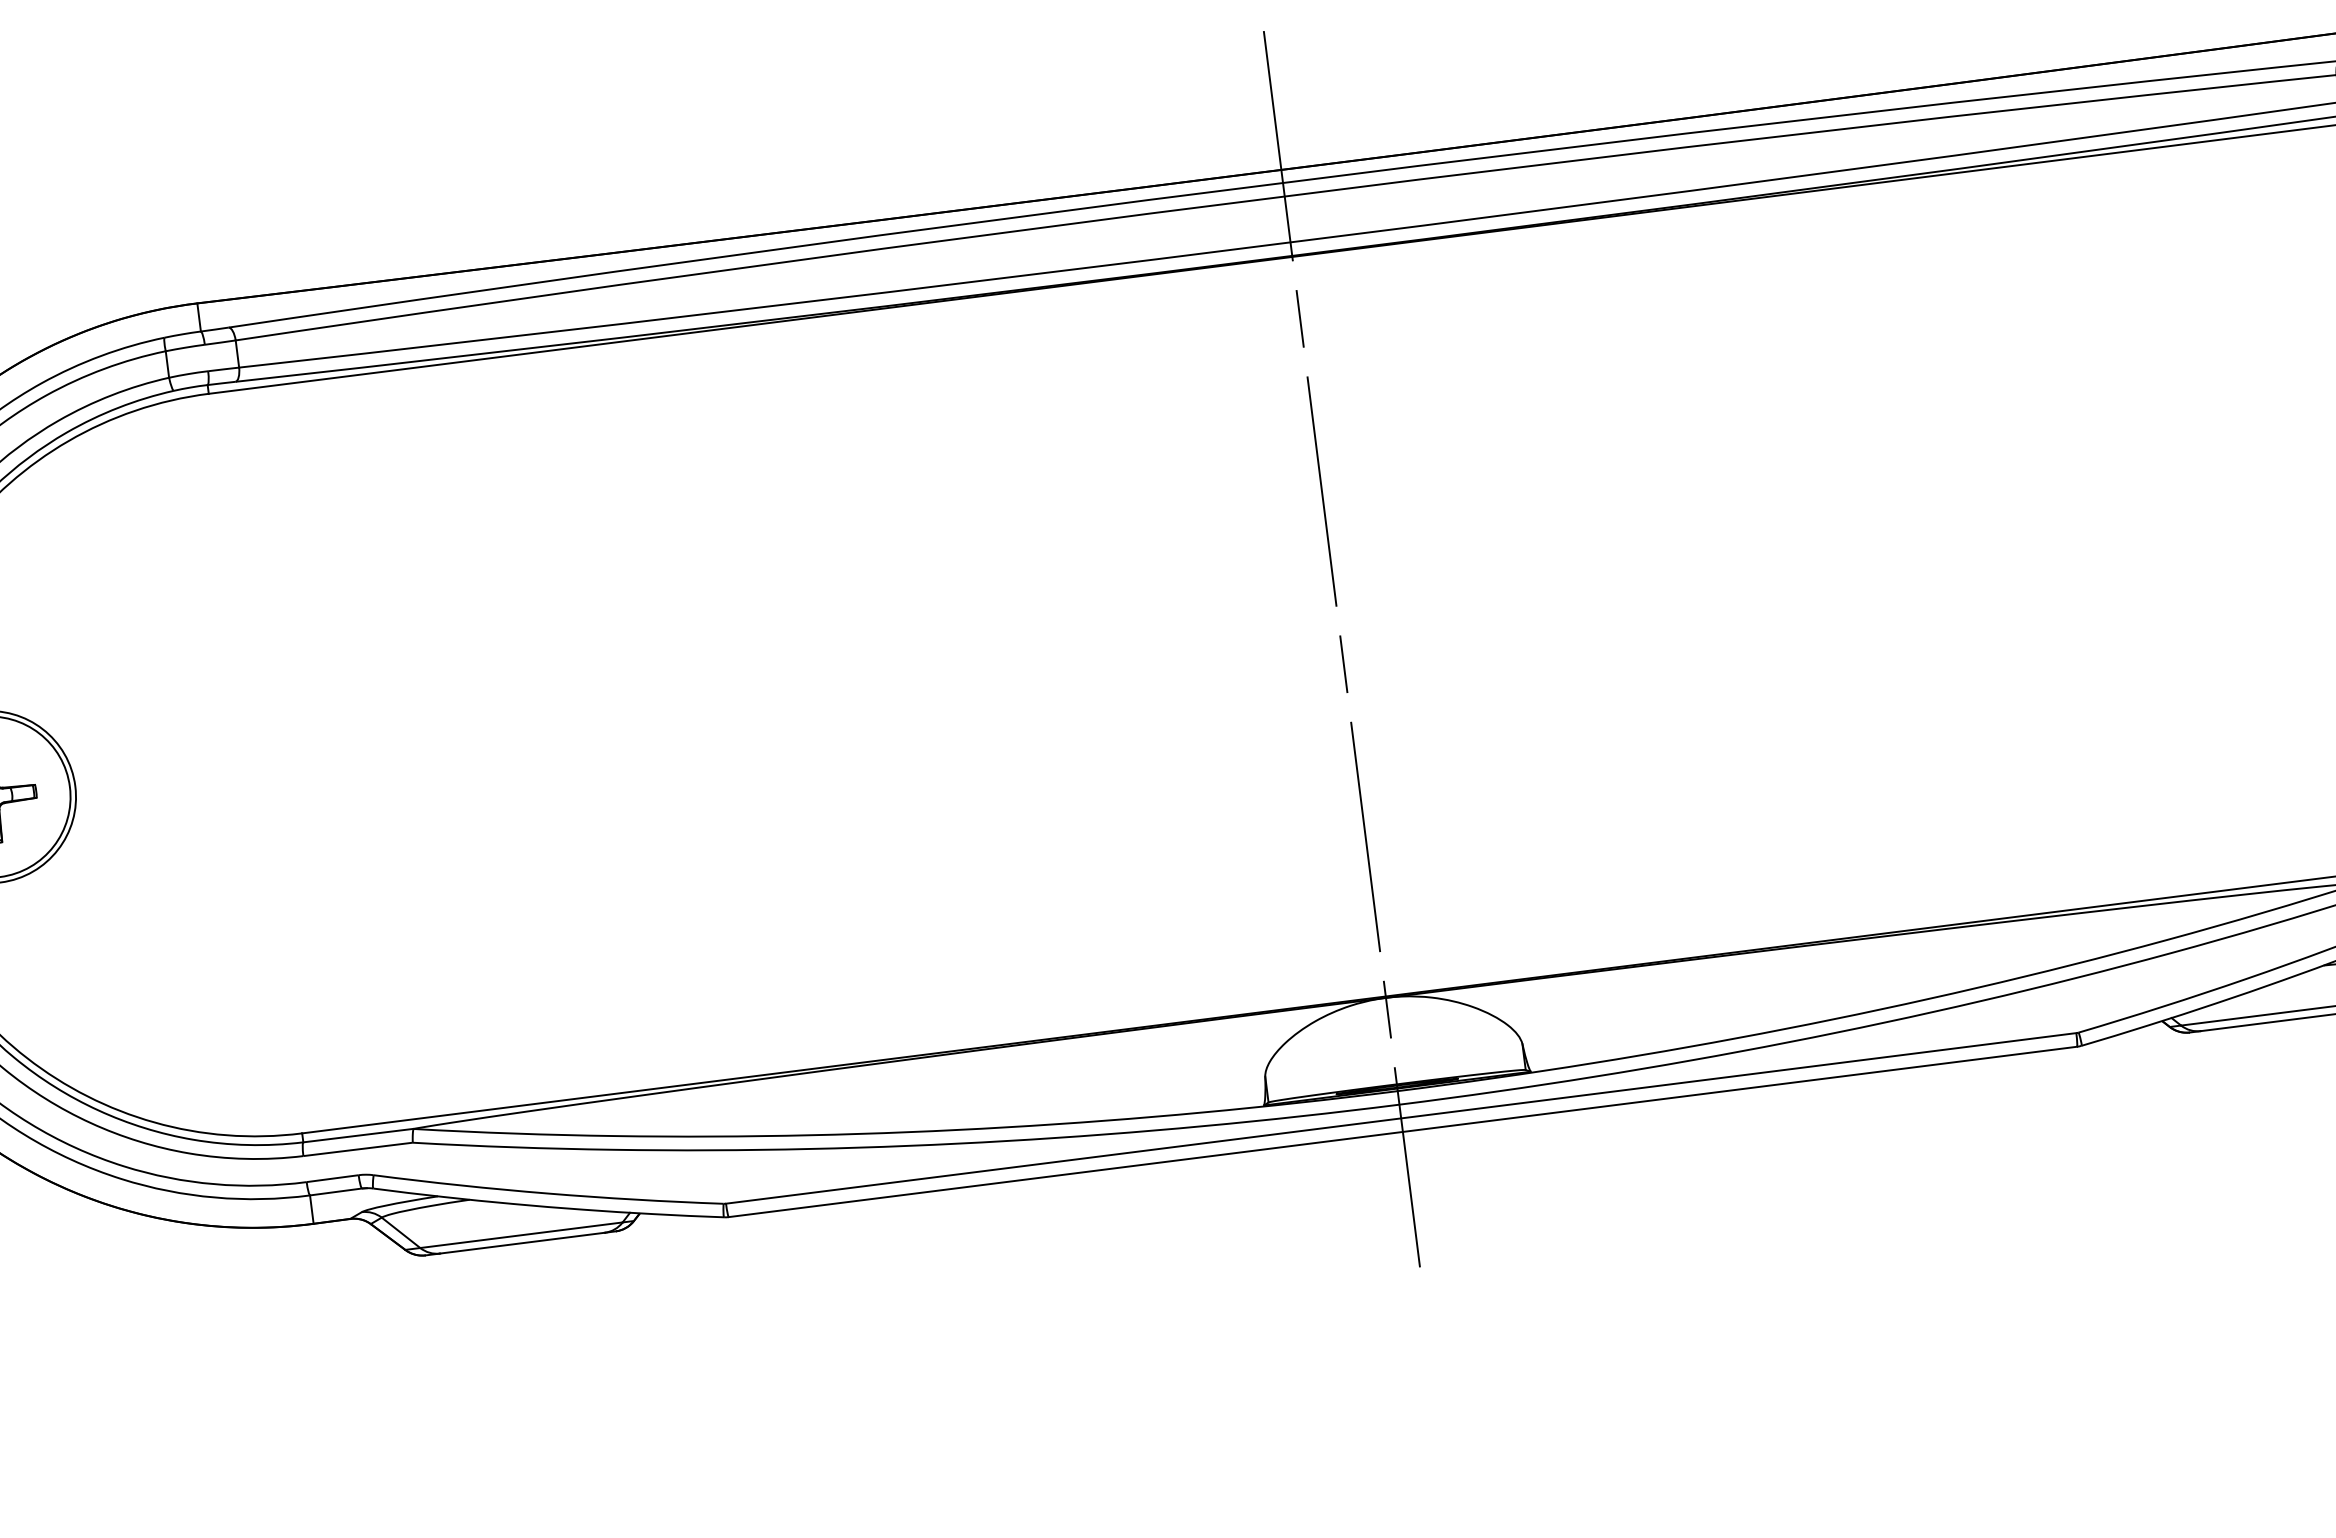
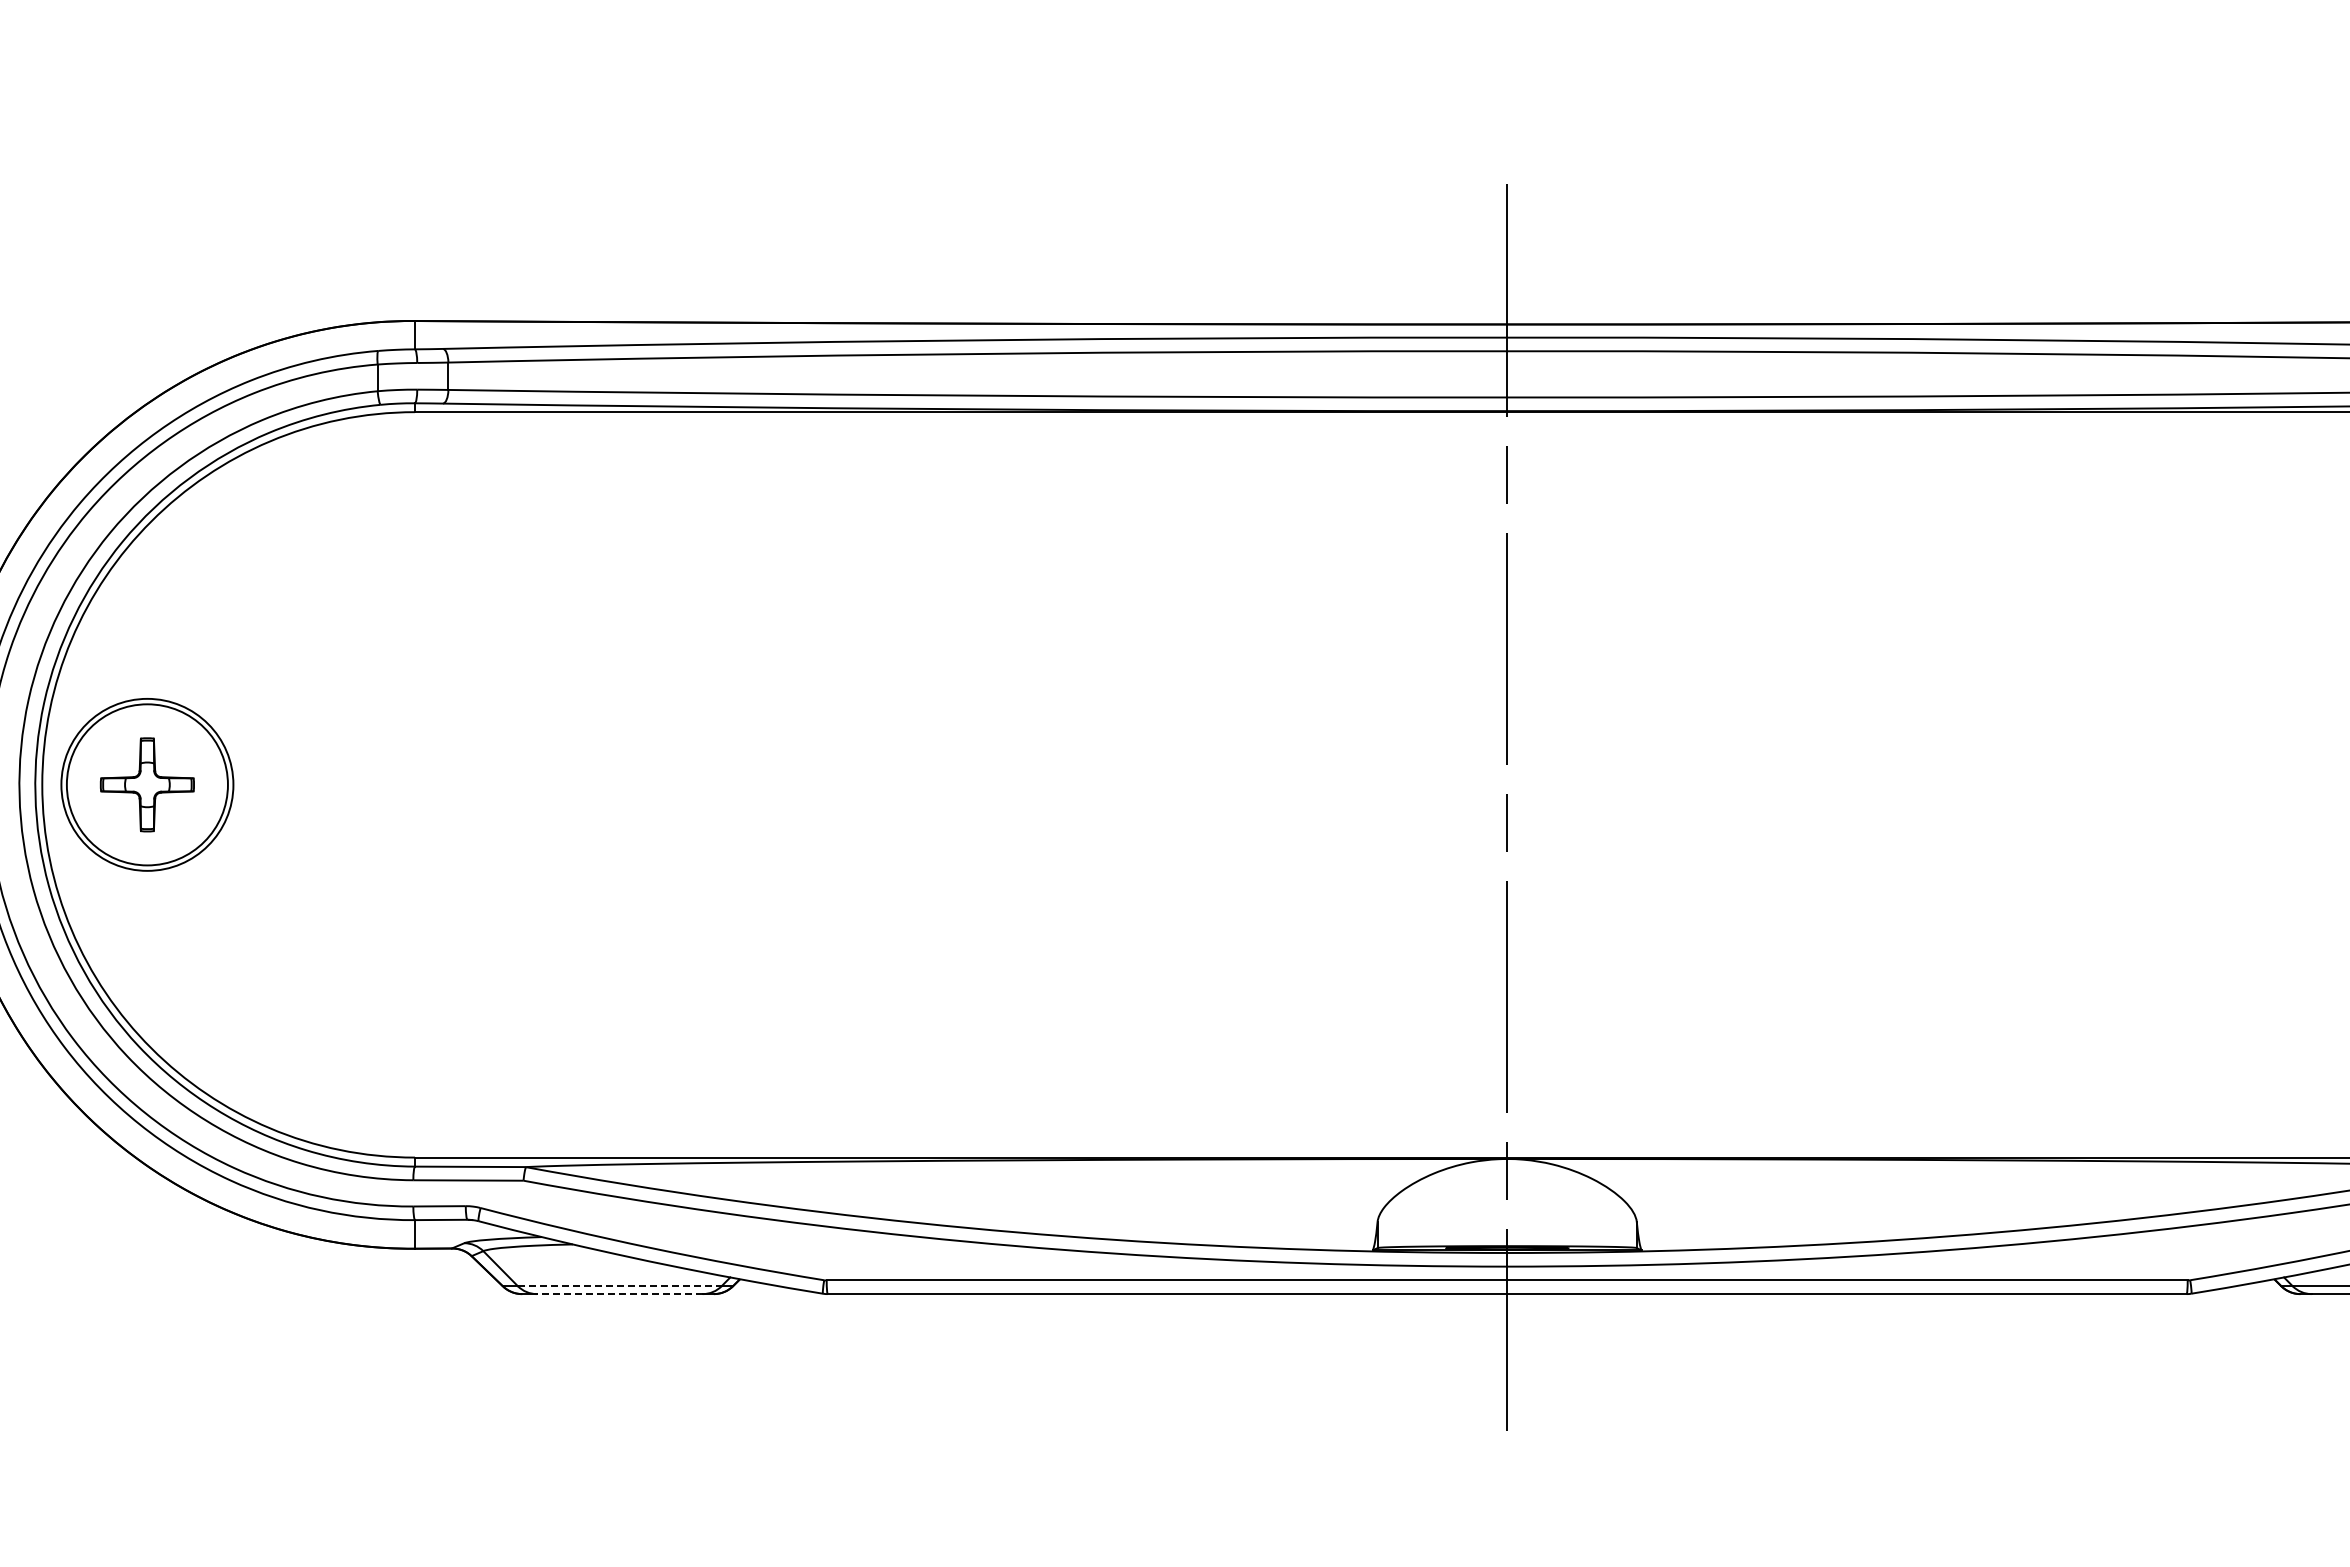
line: (521, 1235) -> (619, 1286), solid -> dashed
line: (522, 1243) -> (619, 1294), solid -> dashed

